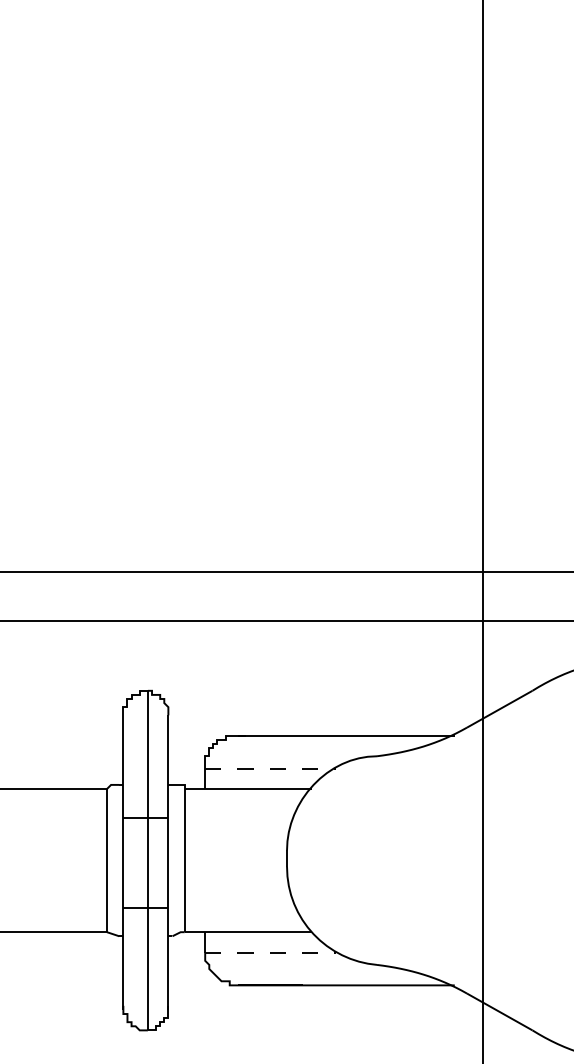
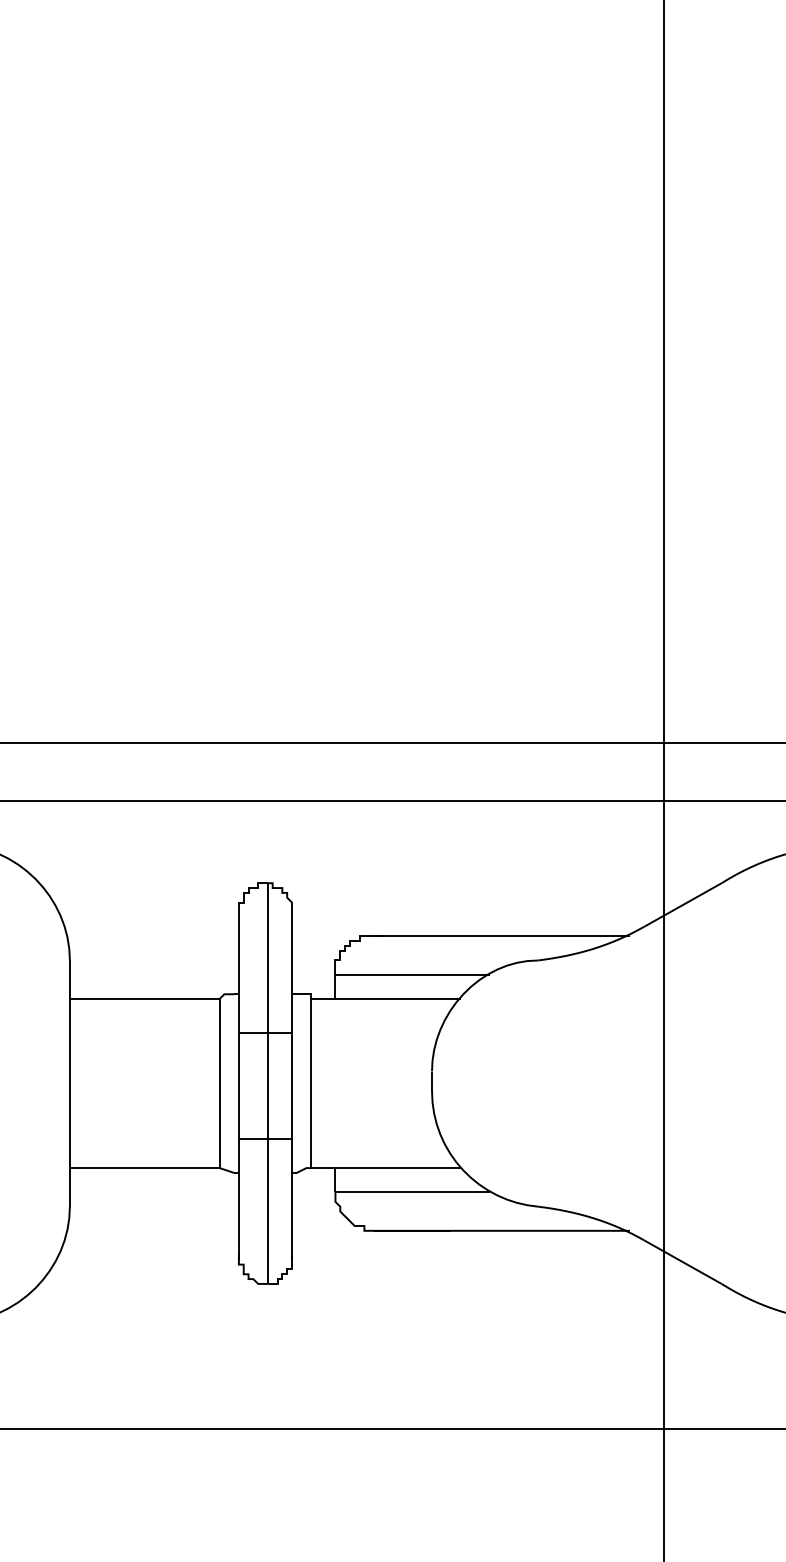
line: (270, 768) -> (412, 974), dashed -> solid
line: (270, 952) -> (412, 1192), dashed -> solid

